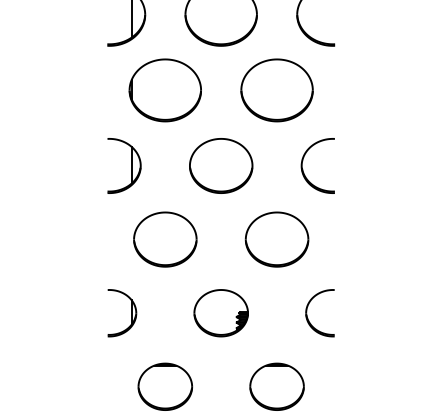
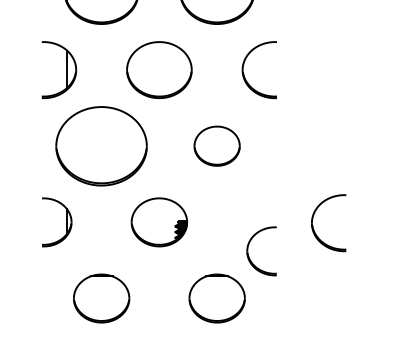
part: (165, 239) -> (101, 146), size x1.4
part: (276, 239) -> (216, 146), size x0.7
part: (307, 313) -> (248, 251), moved
part: (370, 317) -> (313, 226), added

